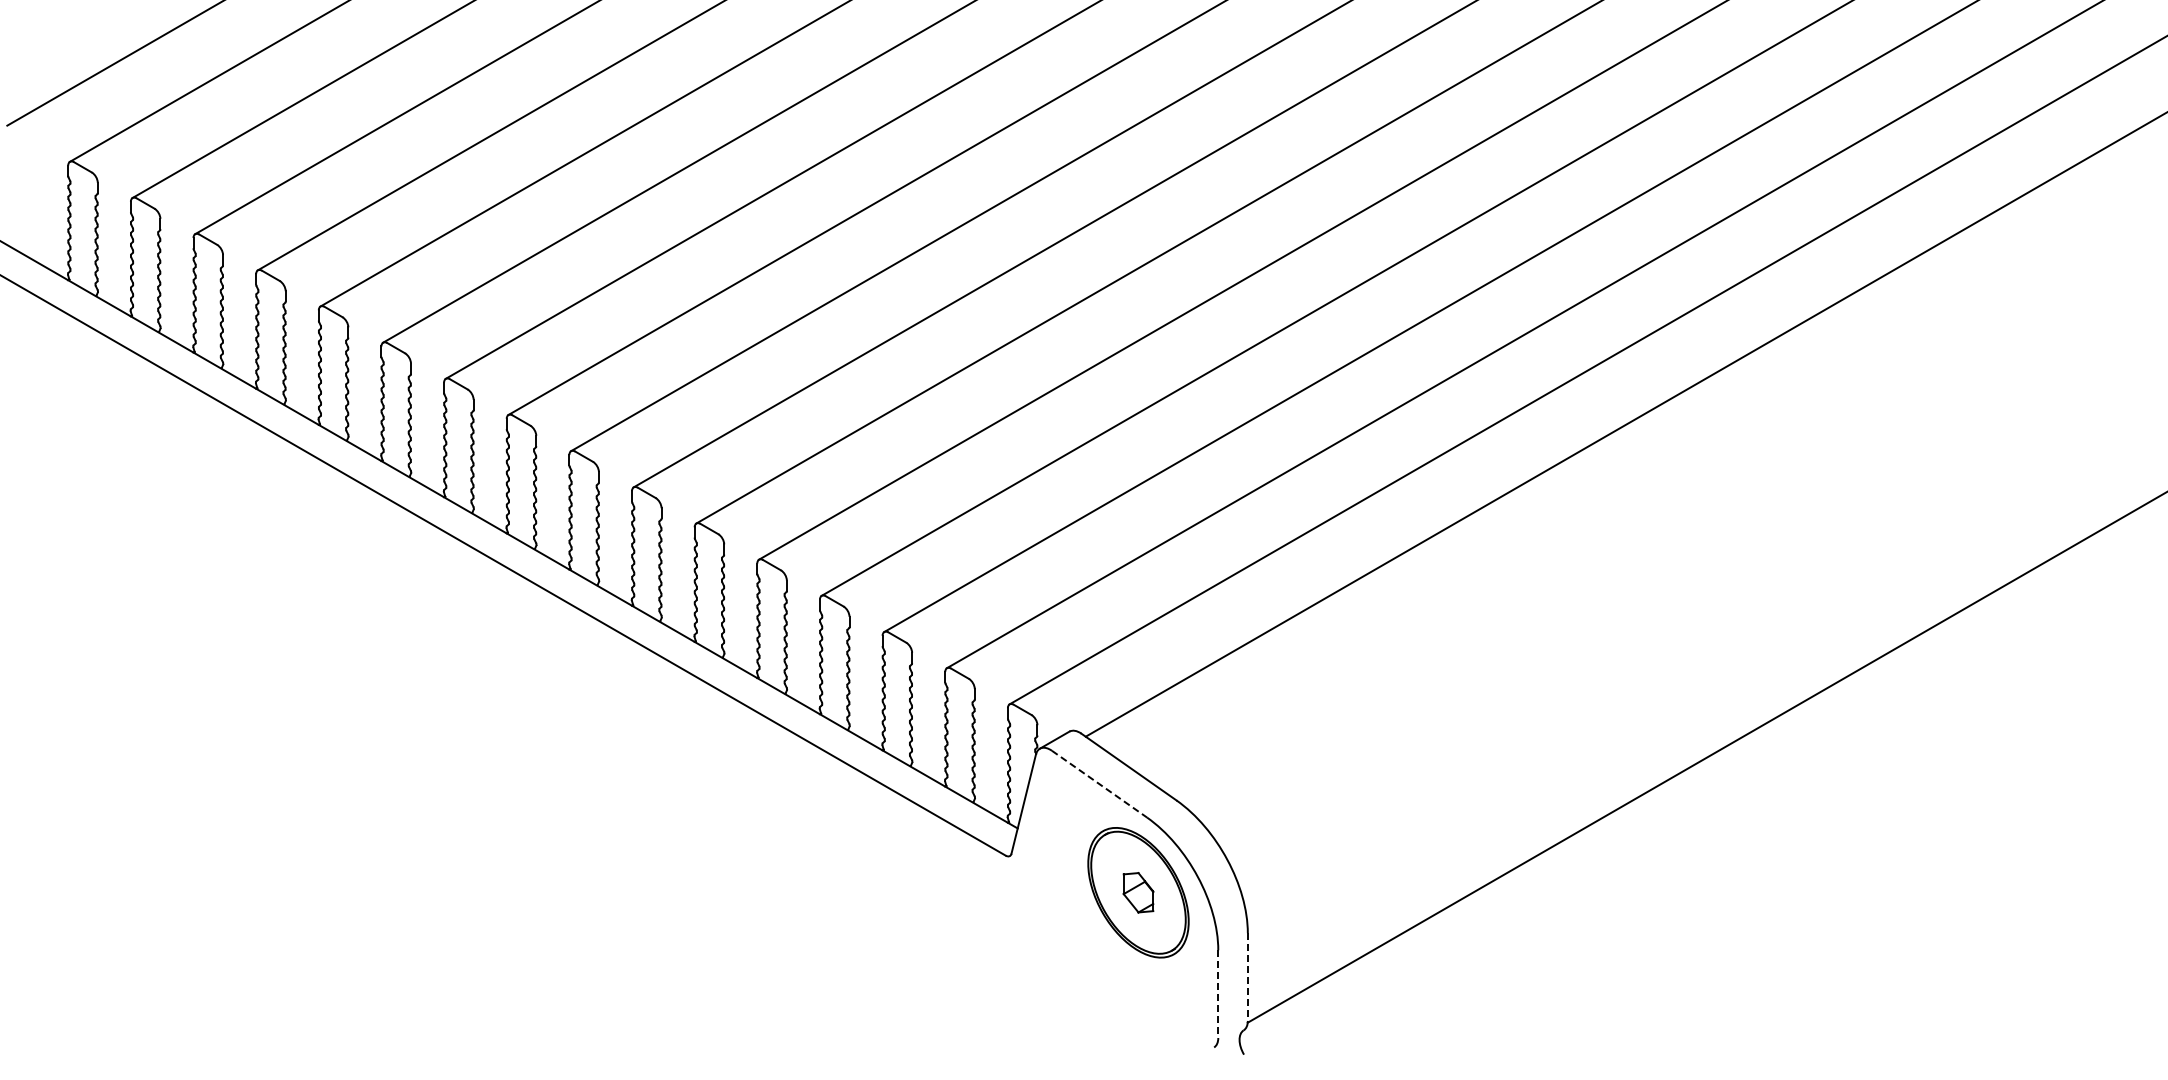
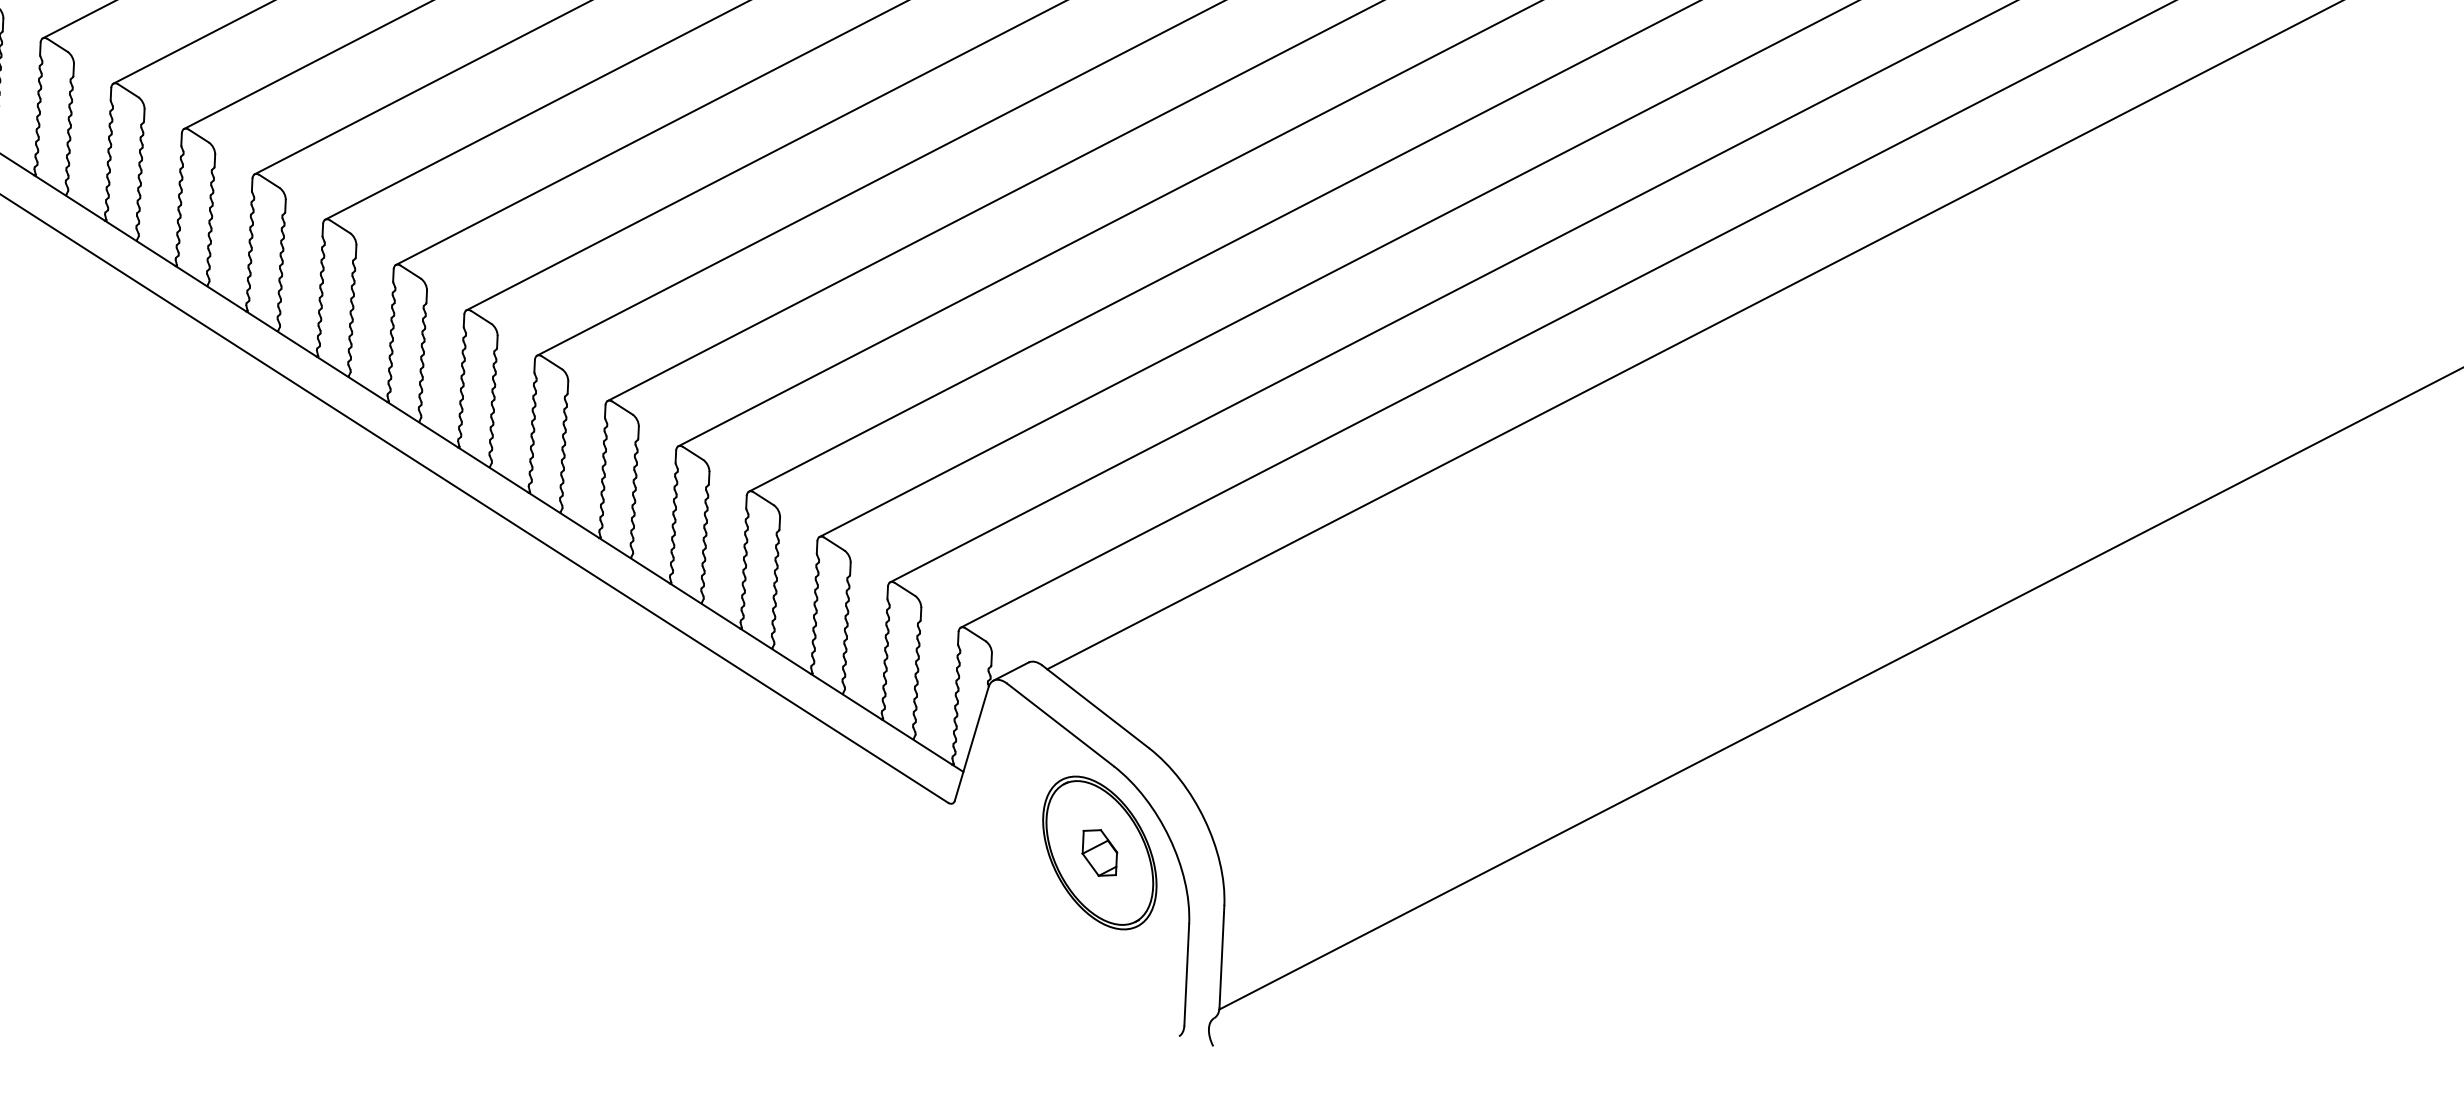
line: (1099, 784) -> (1060, 725), dashed -> solid
line: (1247, 977) -> (1221, 957), dashed -> solid
line: (1218, 994) -> (1186, 975), dashed -> solid

